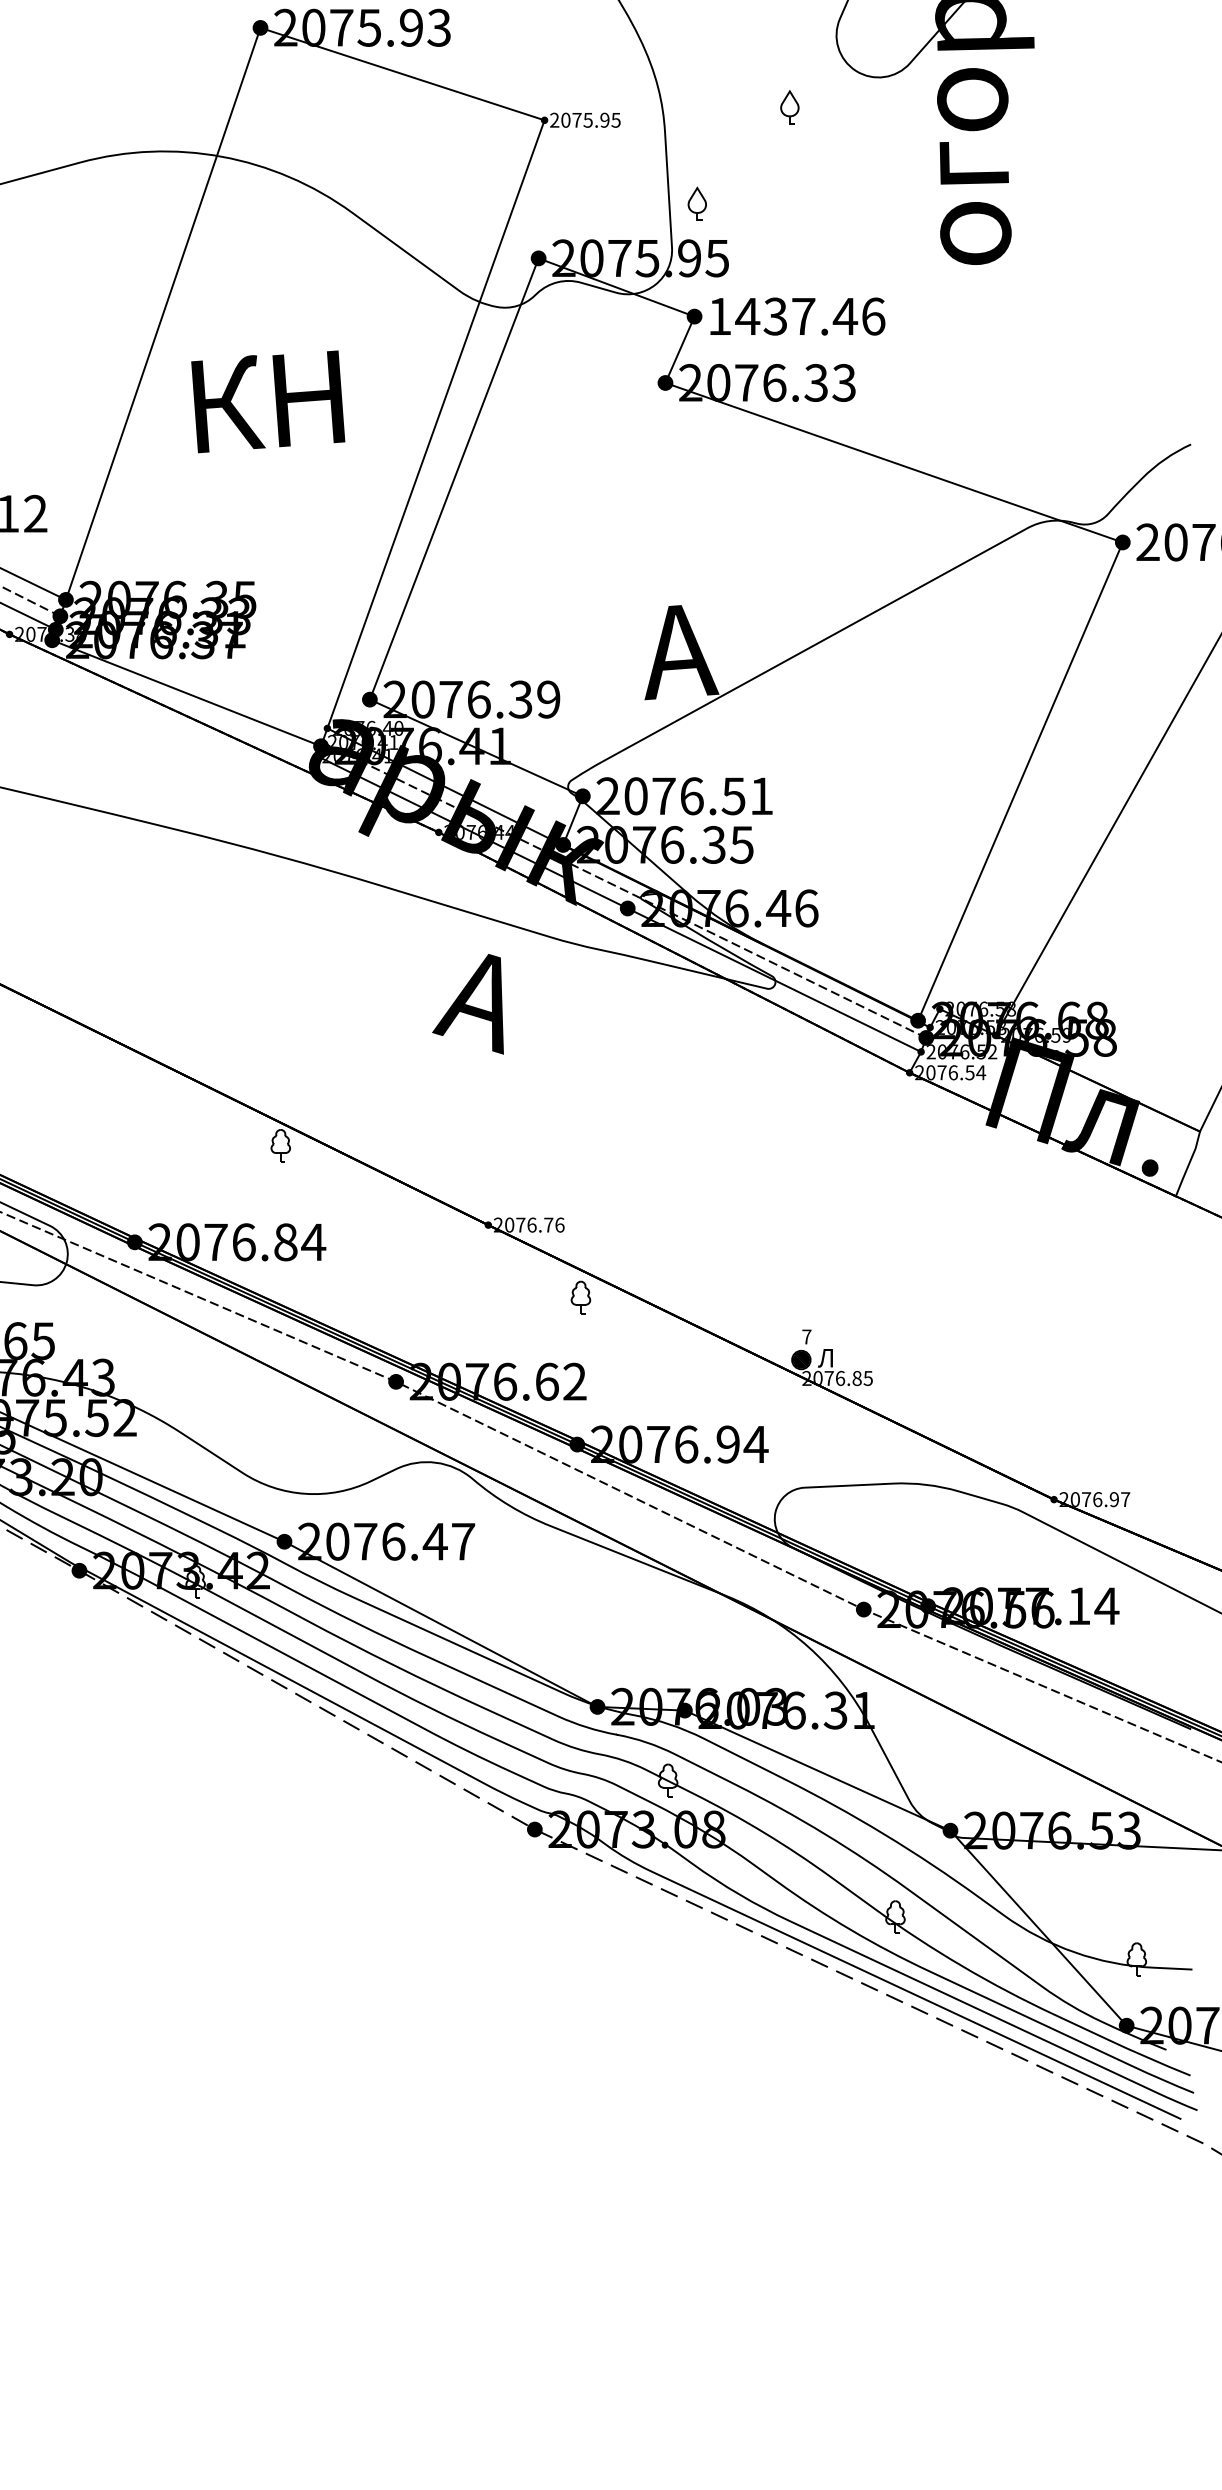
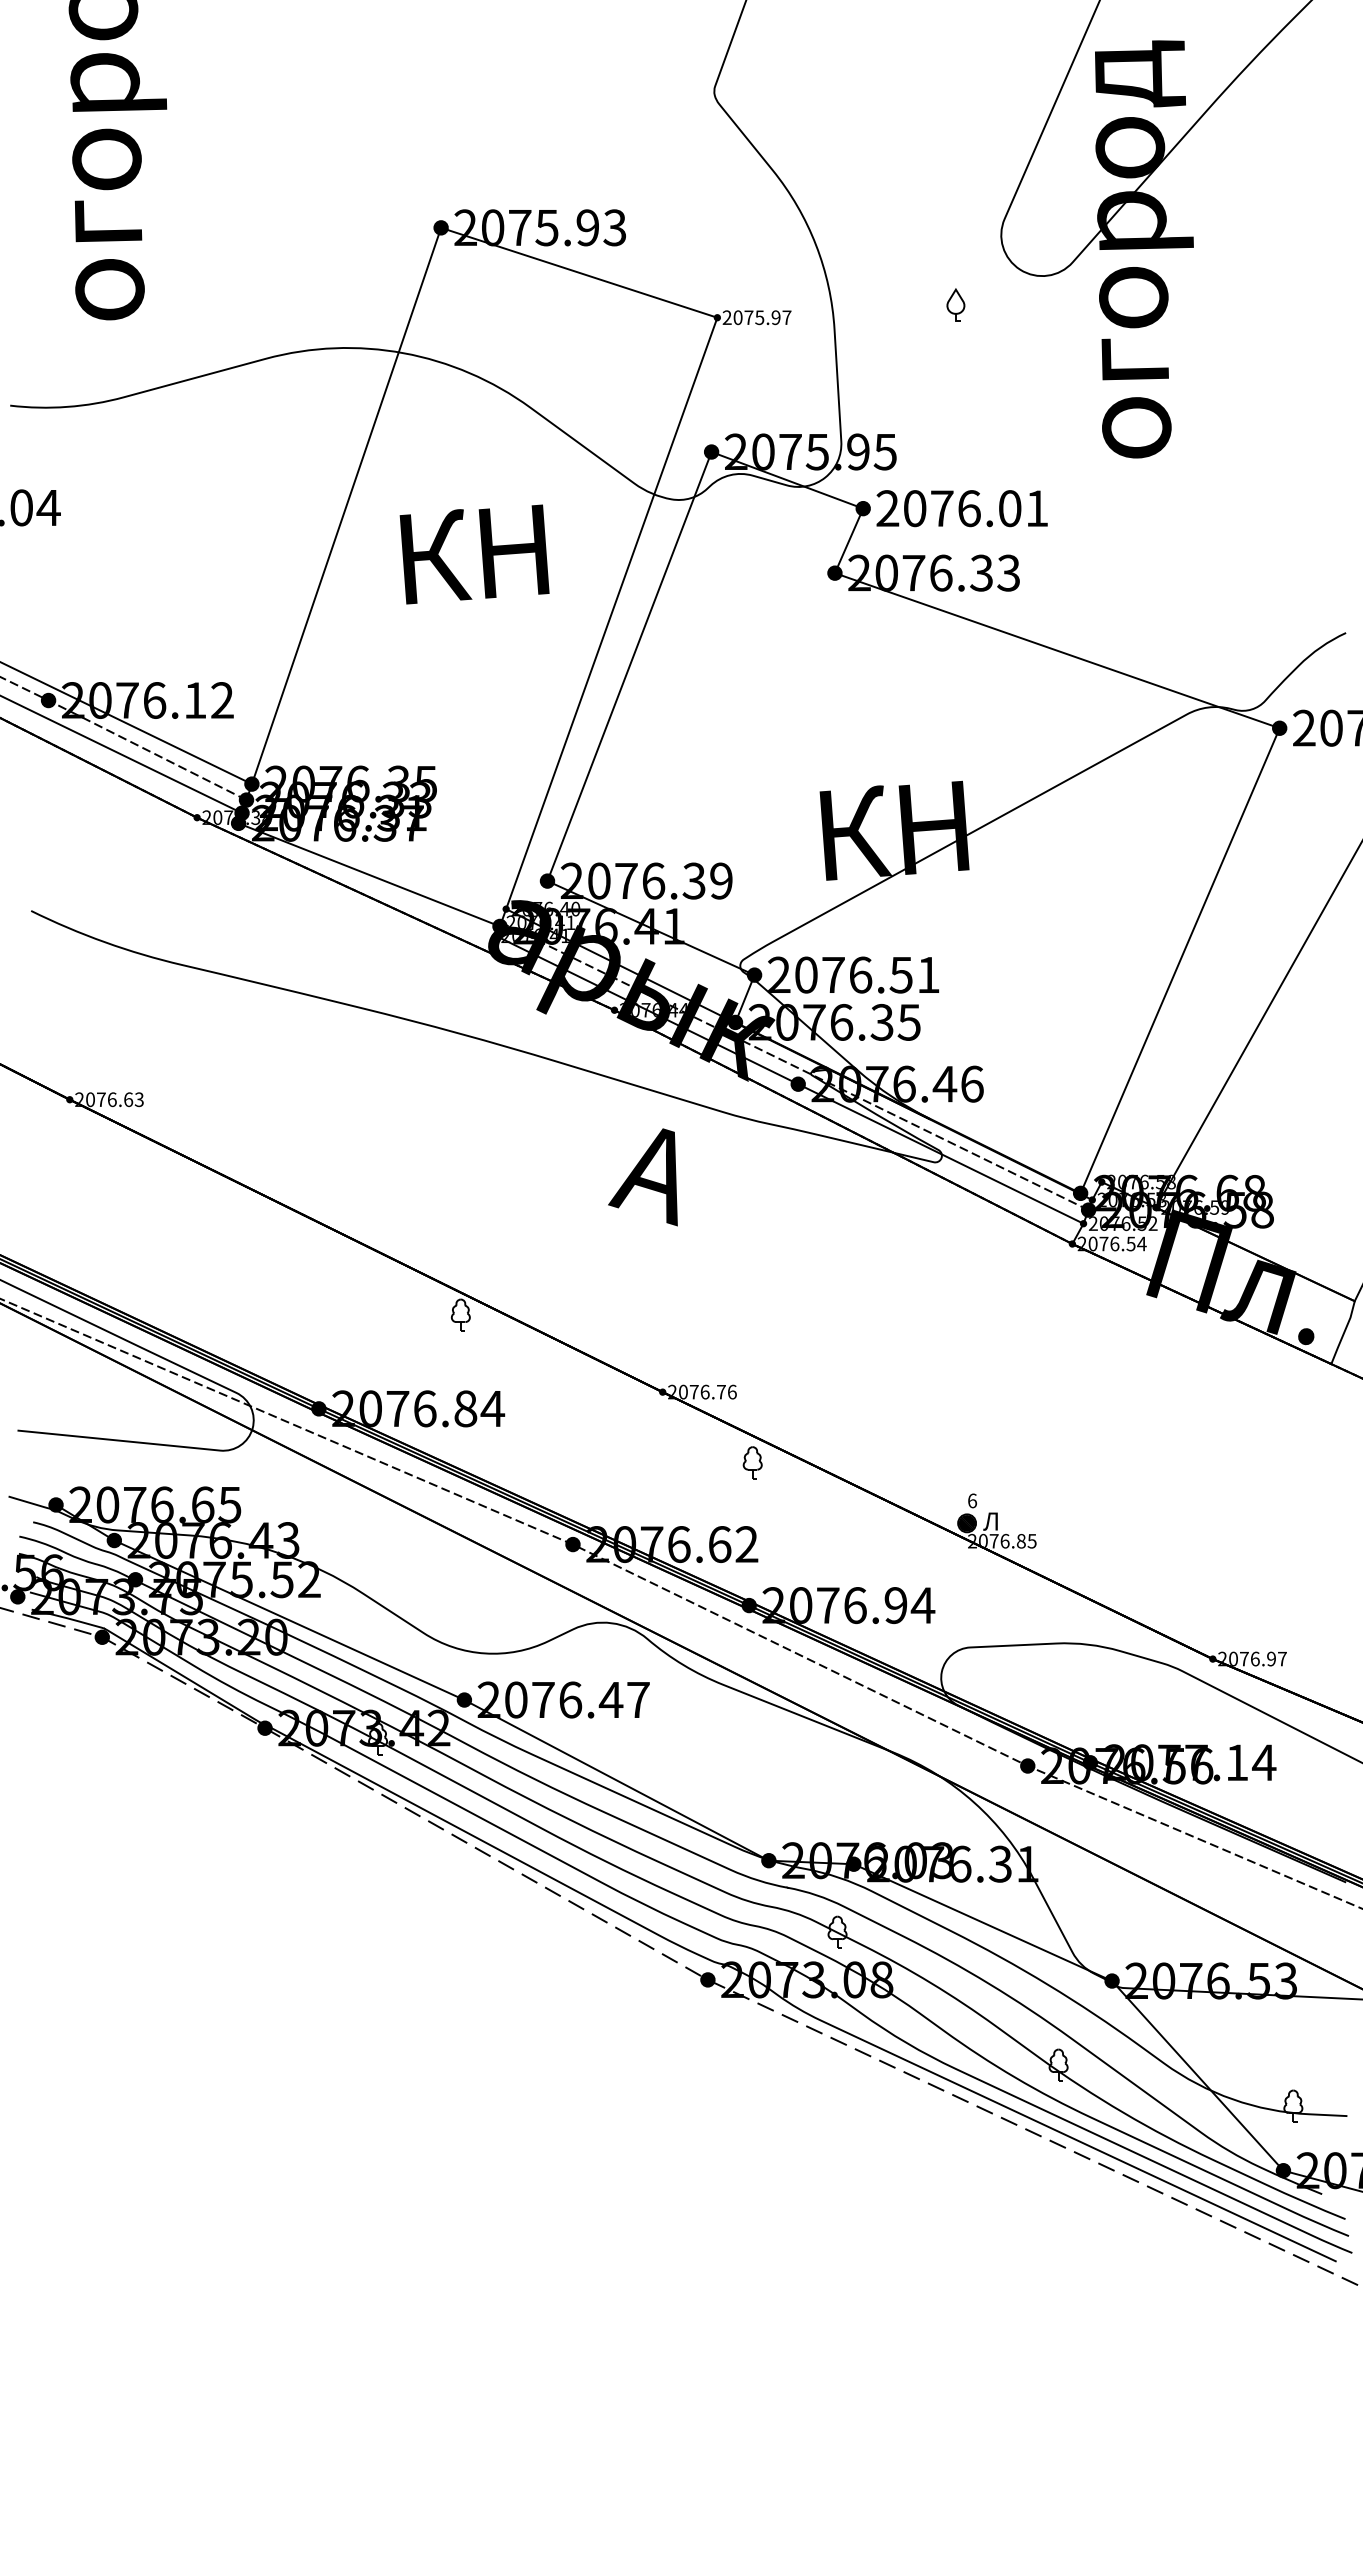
text: (615, 120) -> (786, 317), 2075.95 -> 2075.97
part: (696, 203) -> (865, 398), removed
text: (796, 316) -> (962, 508), 1437.46 -> 2076.01
text: (268, 401) -> (474, 554), moved
text: (723, 647) -> (891, 830), А -> КН
text: (806, 1336) -> (972, 1500), 7 -> 6

